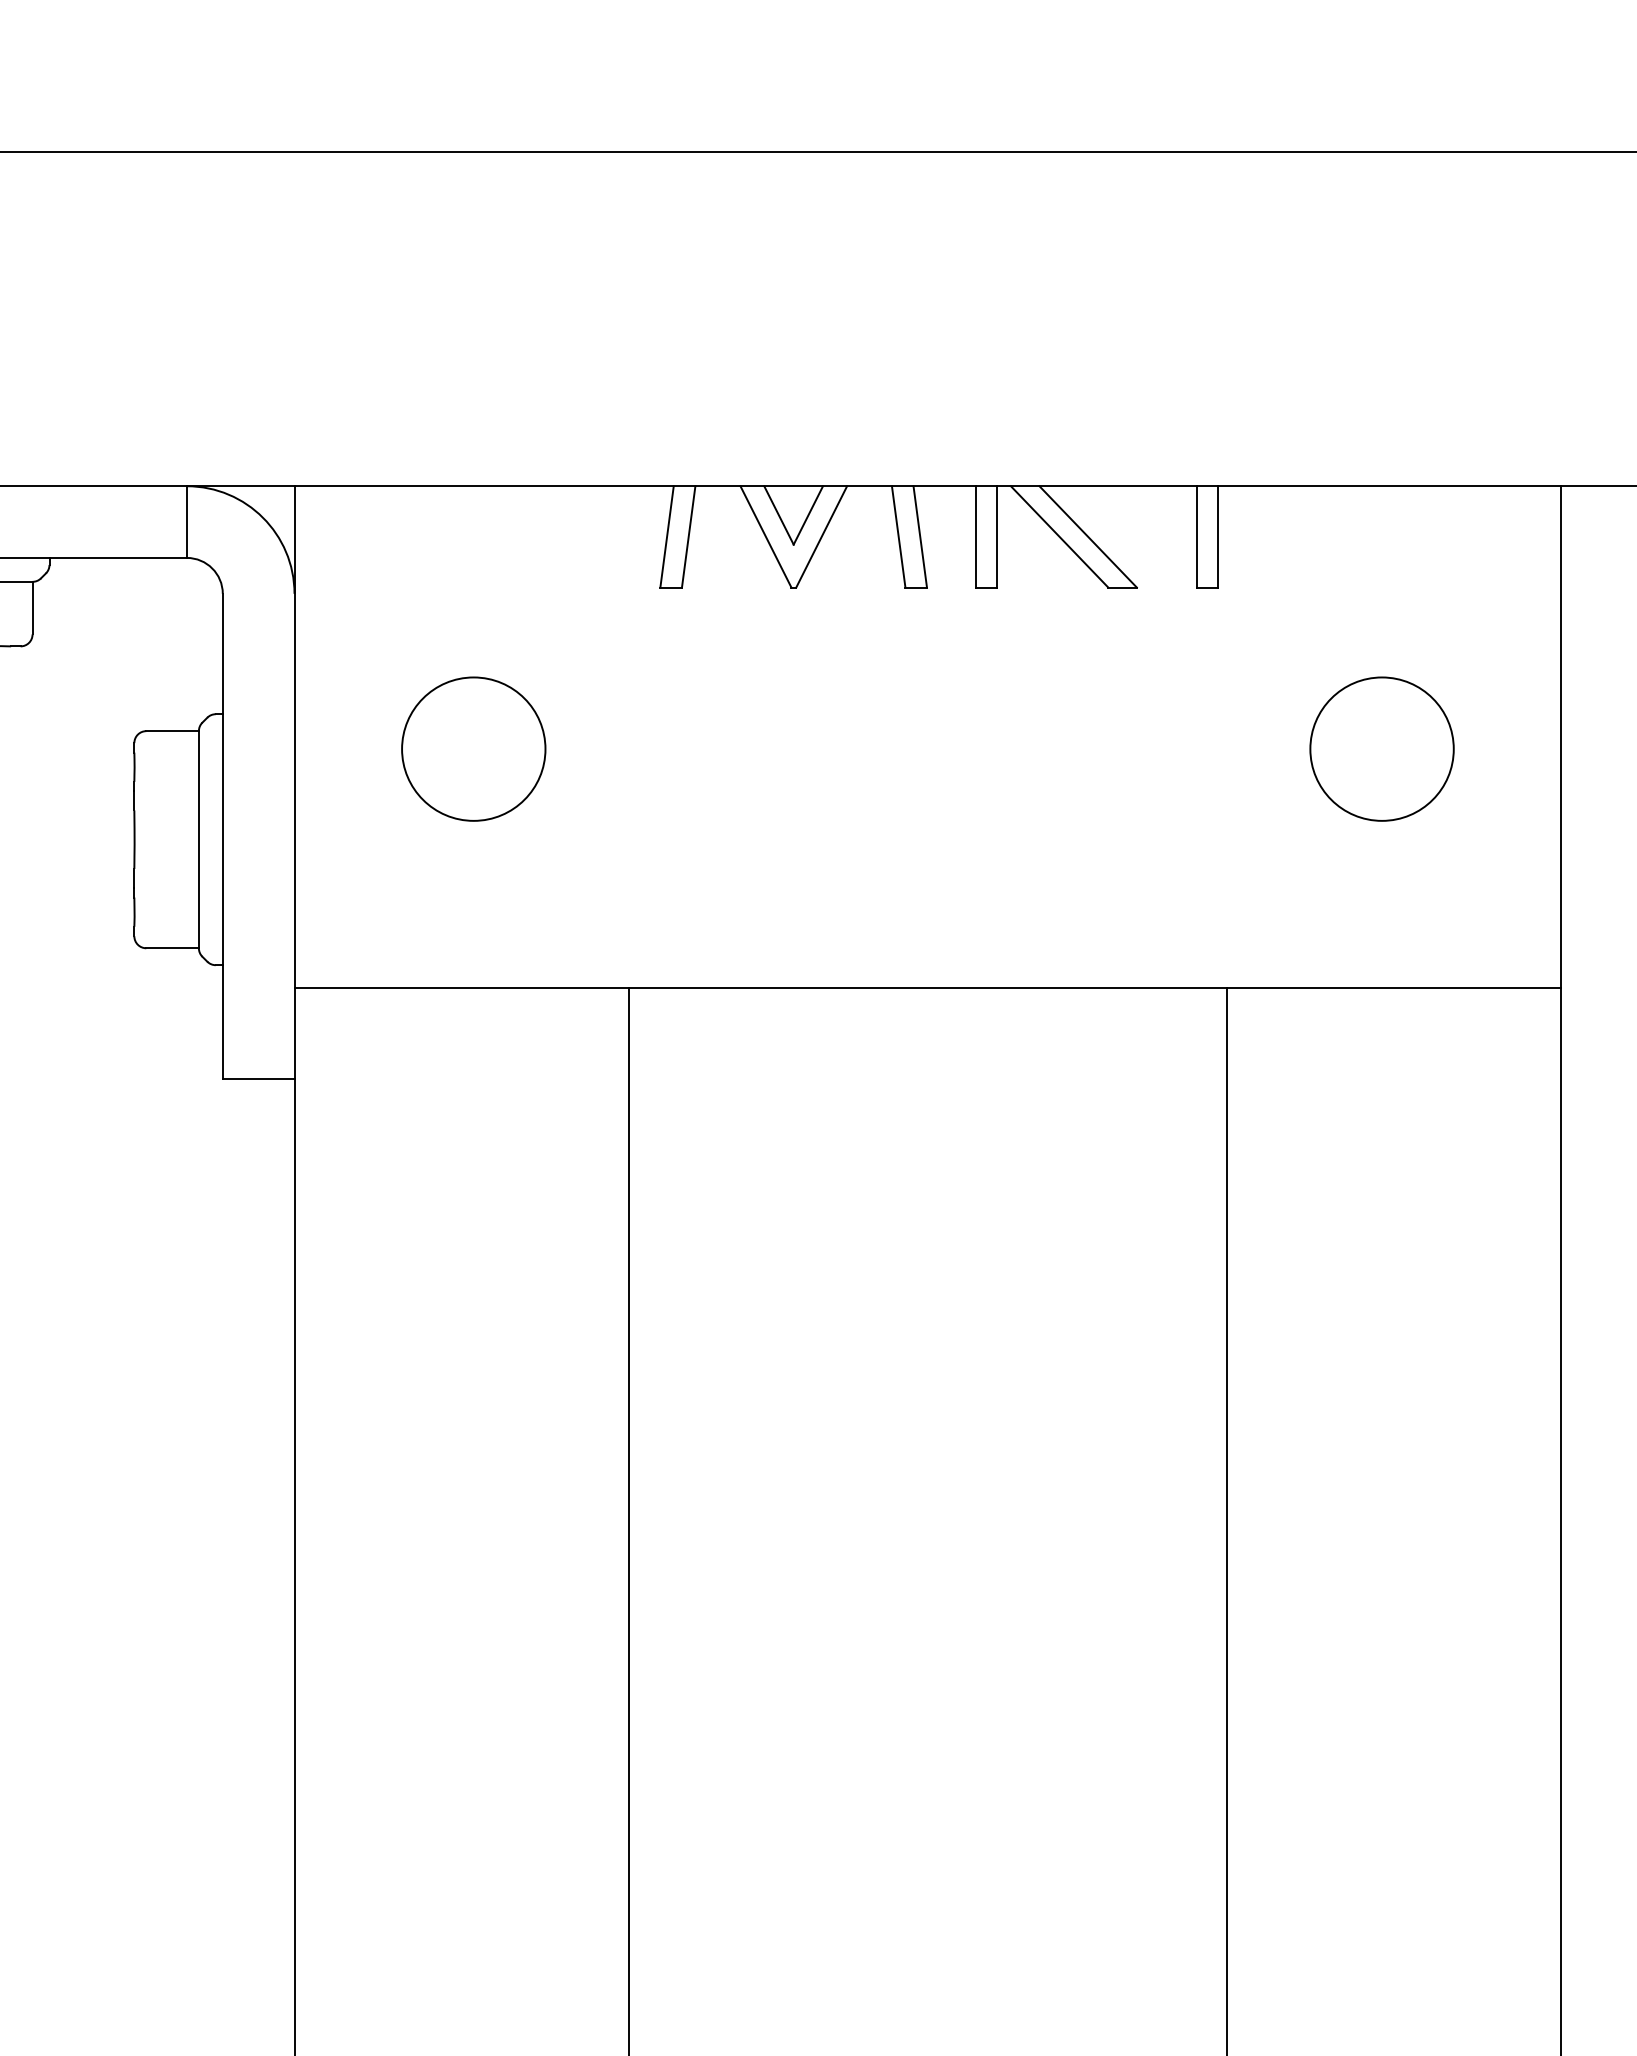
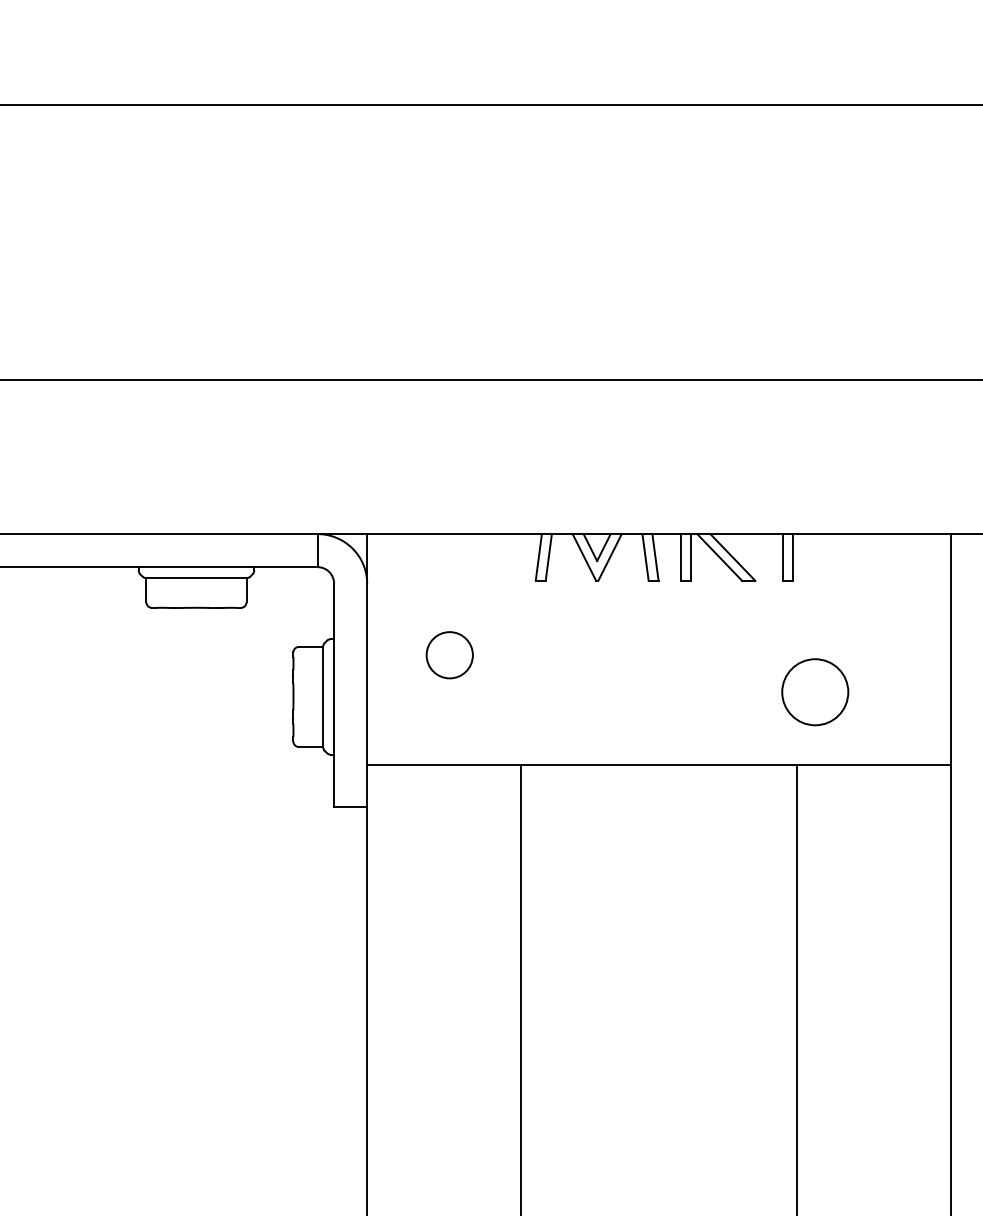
circle: (473, 749) -> (449, 655), size x0.7
circle: (1382, 749) -> (815, 692), moved

